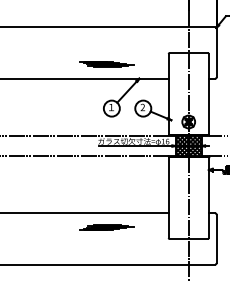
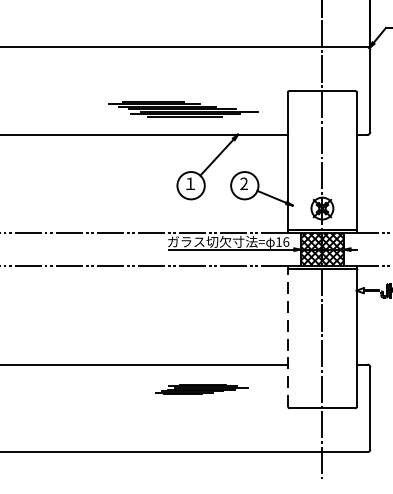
part: (106, 64) -> (181, 110), size x1.6
line: (168, 197) -> (287, 337), solid -> dashed
part: (106, 227) -> (200, 388), moved

